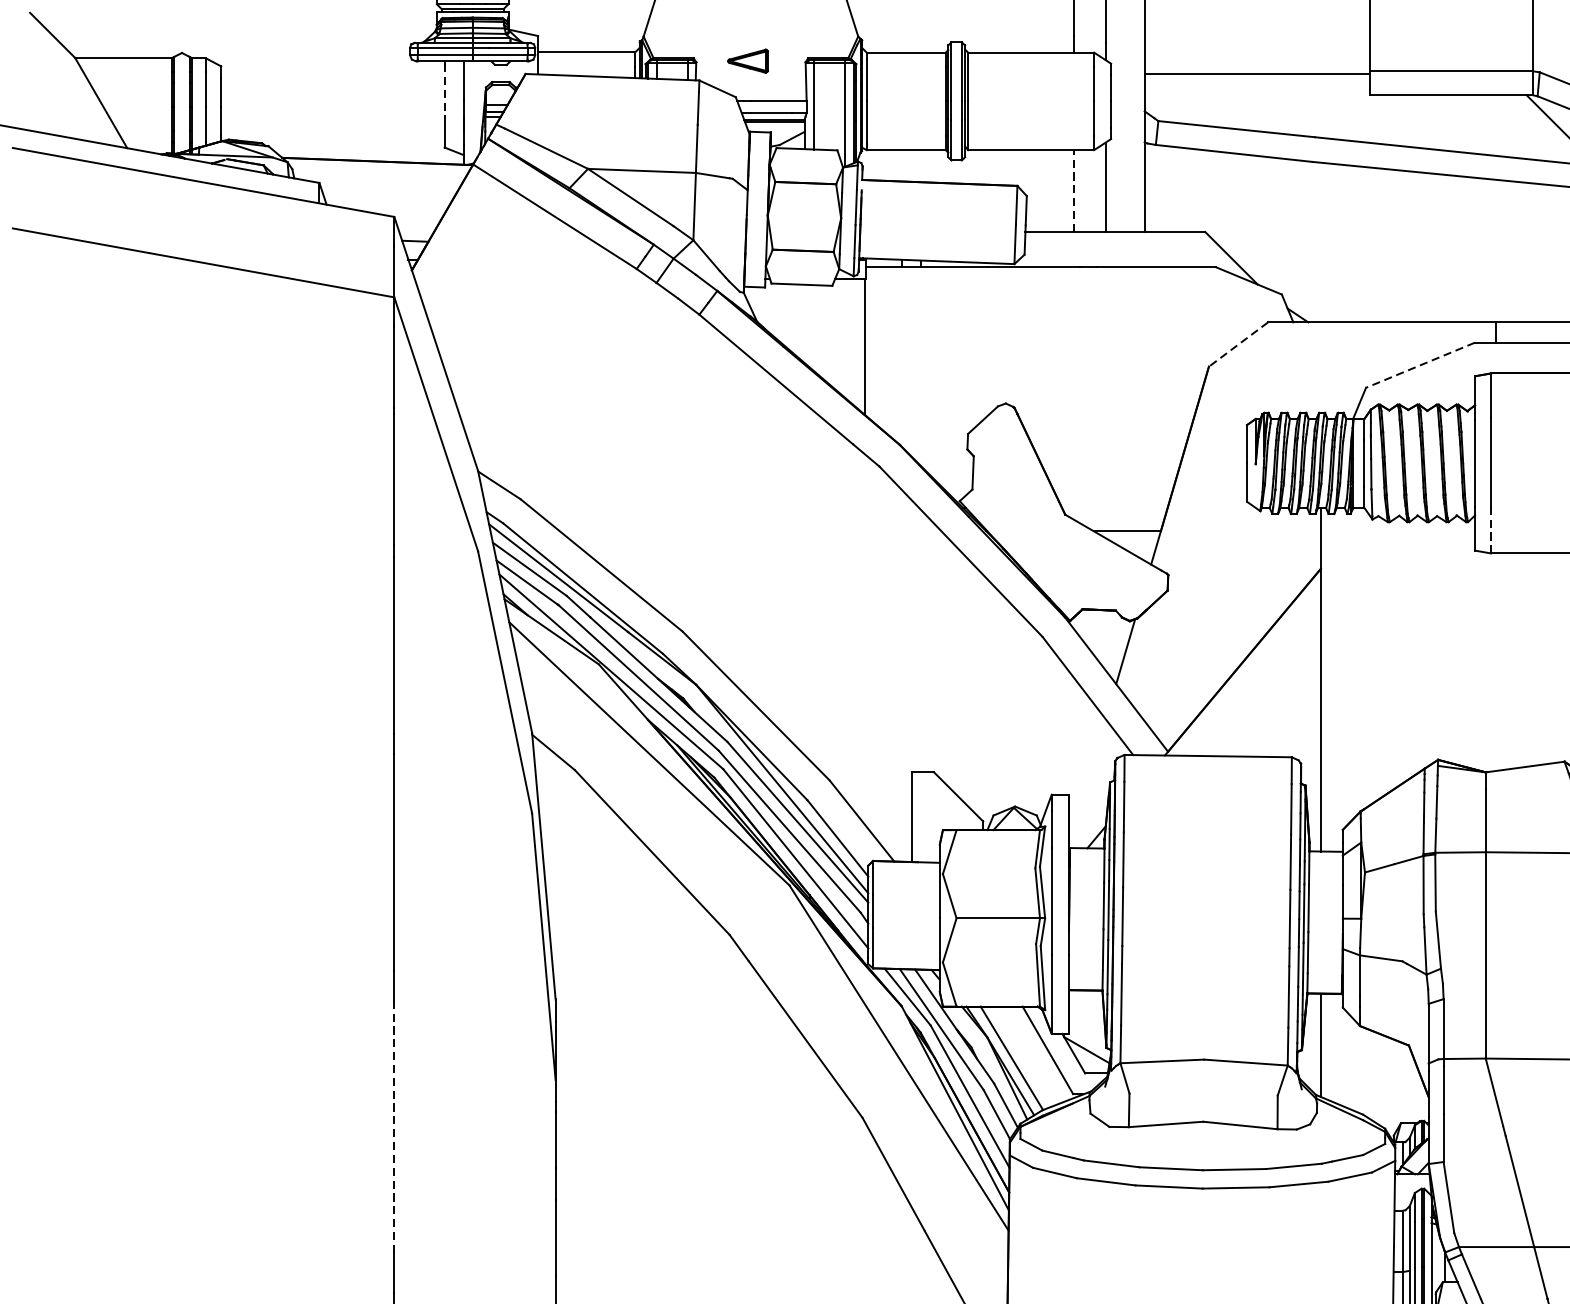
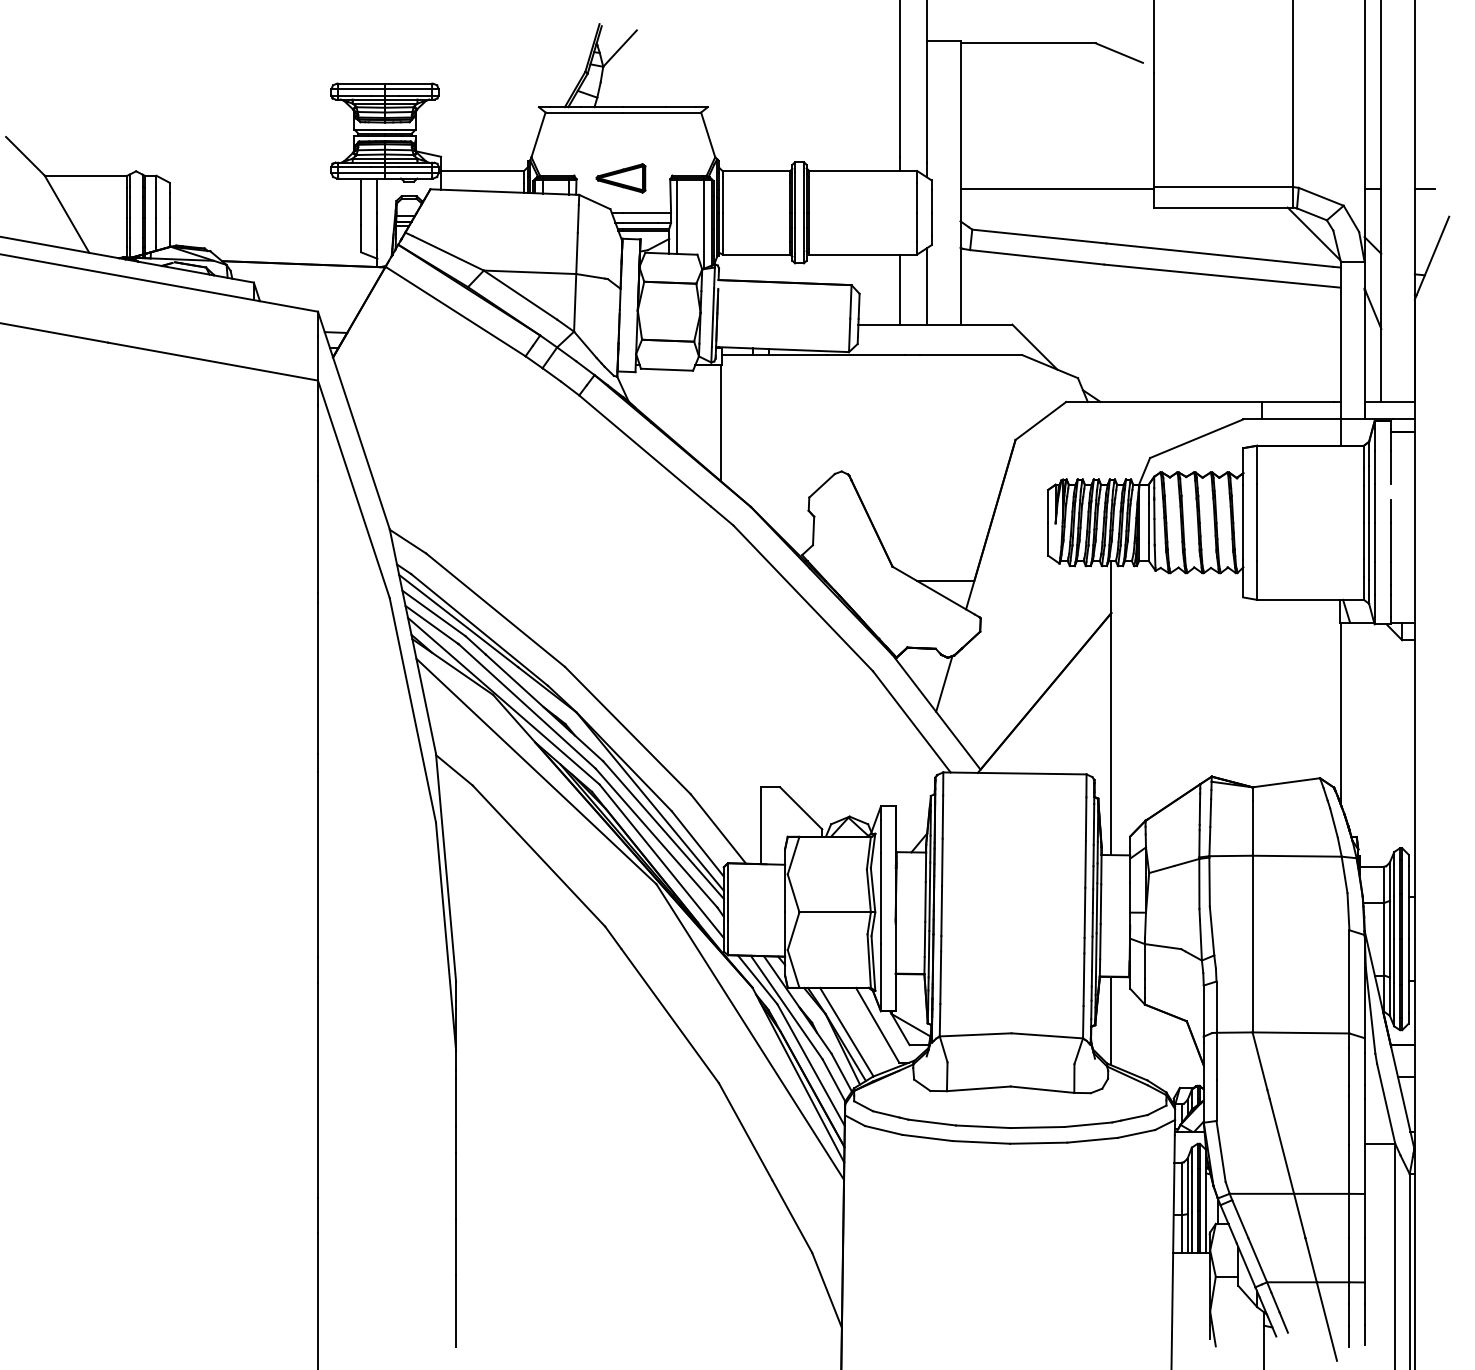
part: (747, 61) -> (620, 178), size x1.43
line: (445, 90) -> (361, 203), dashed -> solid
line: (1074, 190) -> (900, 289), dashed -> solid
line: (1238, 343) -> (1040, 420), dashed -> solid
line: (1420, 364) -> (1196, 438), dashed -> solid
line: (1491, 530) -> (1257, 580), dashed -> solid
line: (394, 1126) -> (318, 1090), dashed -> solid

